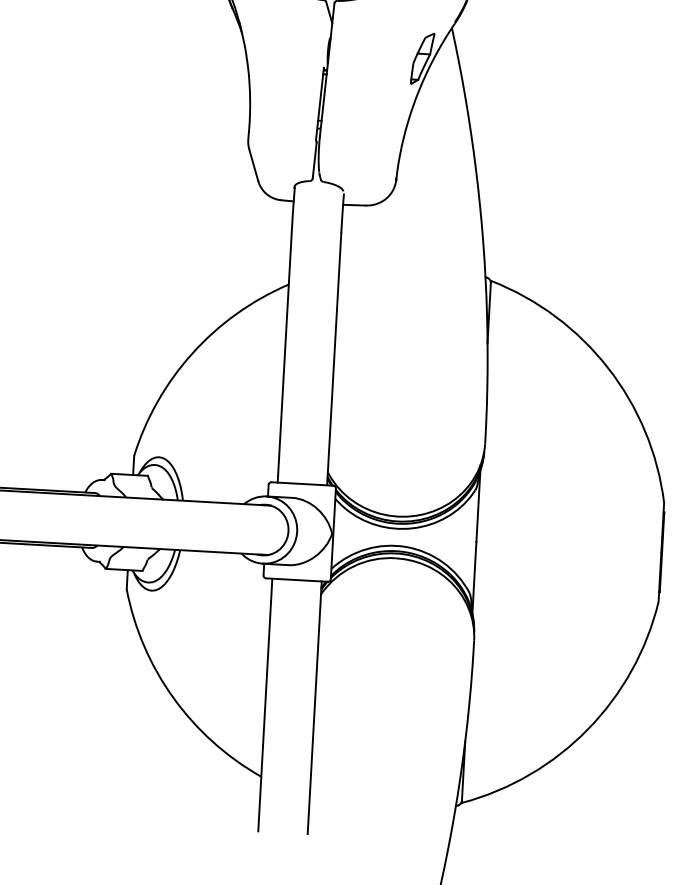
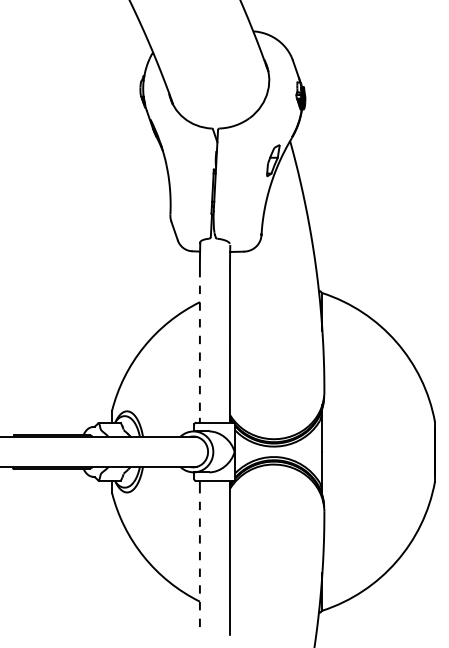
line: (284, 352) -> (199, 343), solid -> dashed
line: (264, 707) -> (199, 559), solid -> dashed

